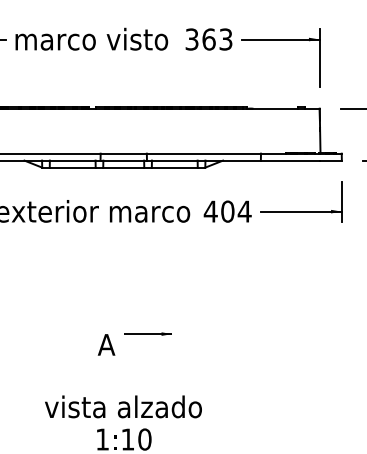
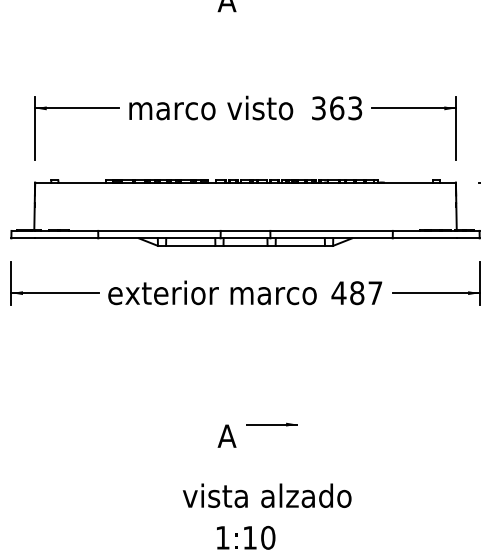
text: (236, 211) -> (366, 292), 404 -> 487
text: (123, 406) -> (267, 495), moved

